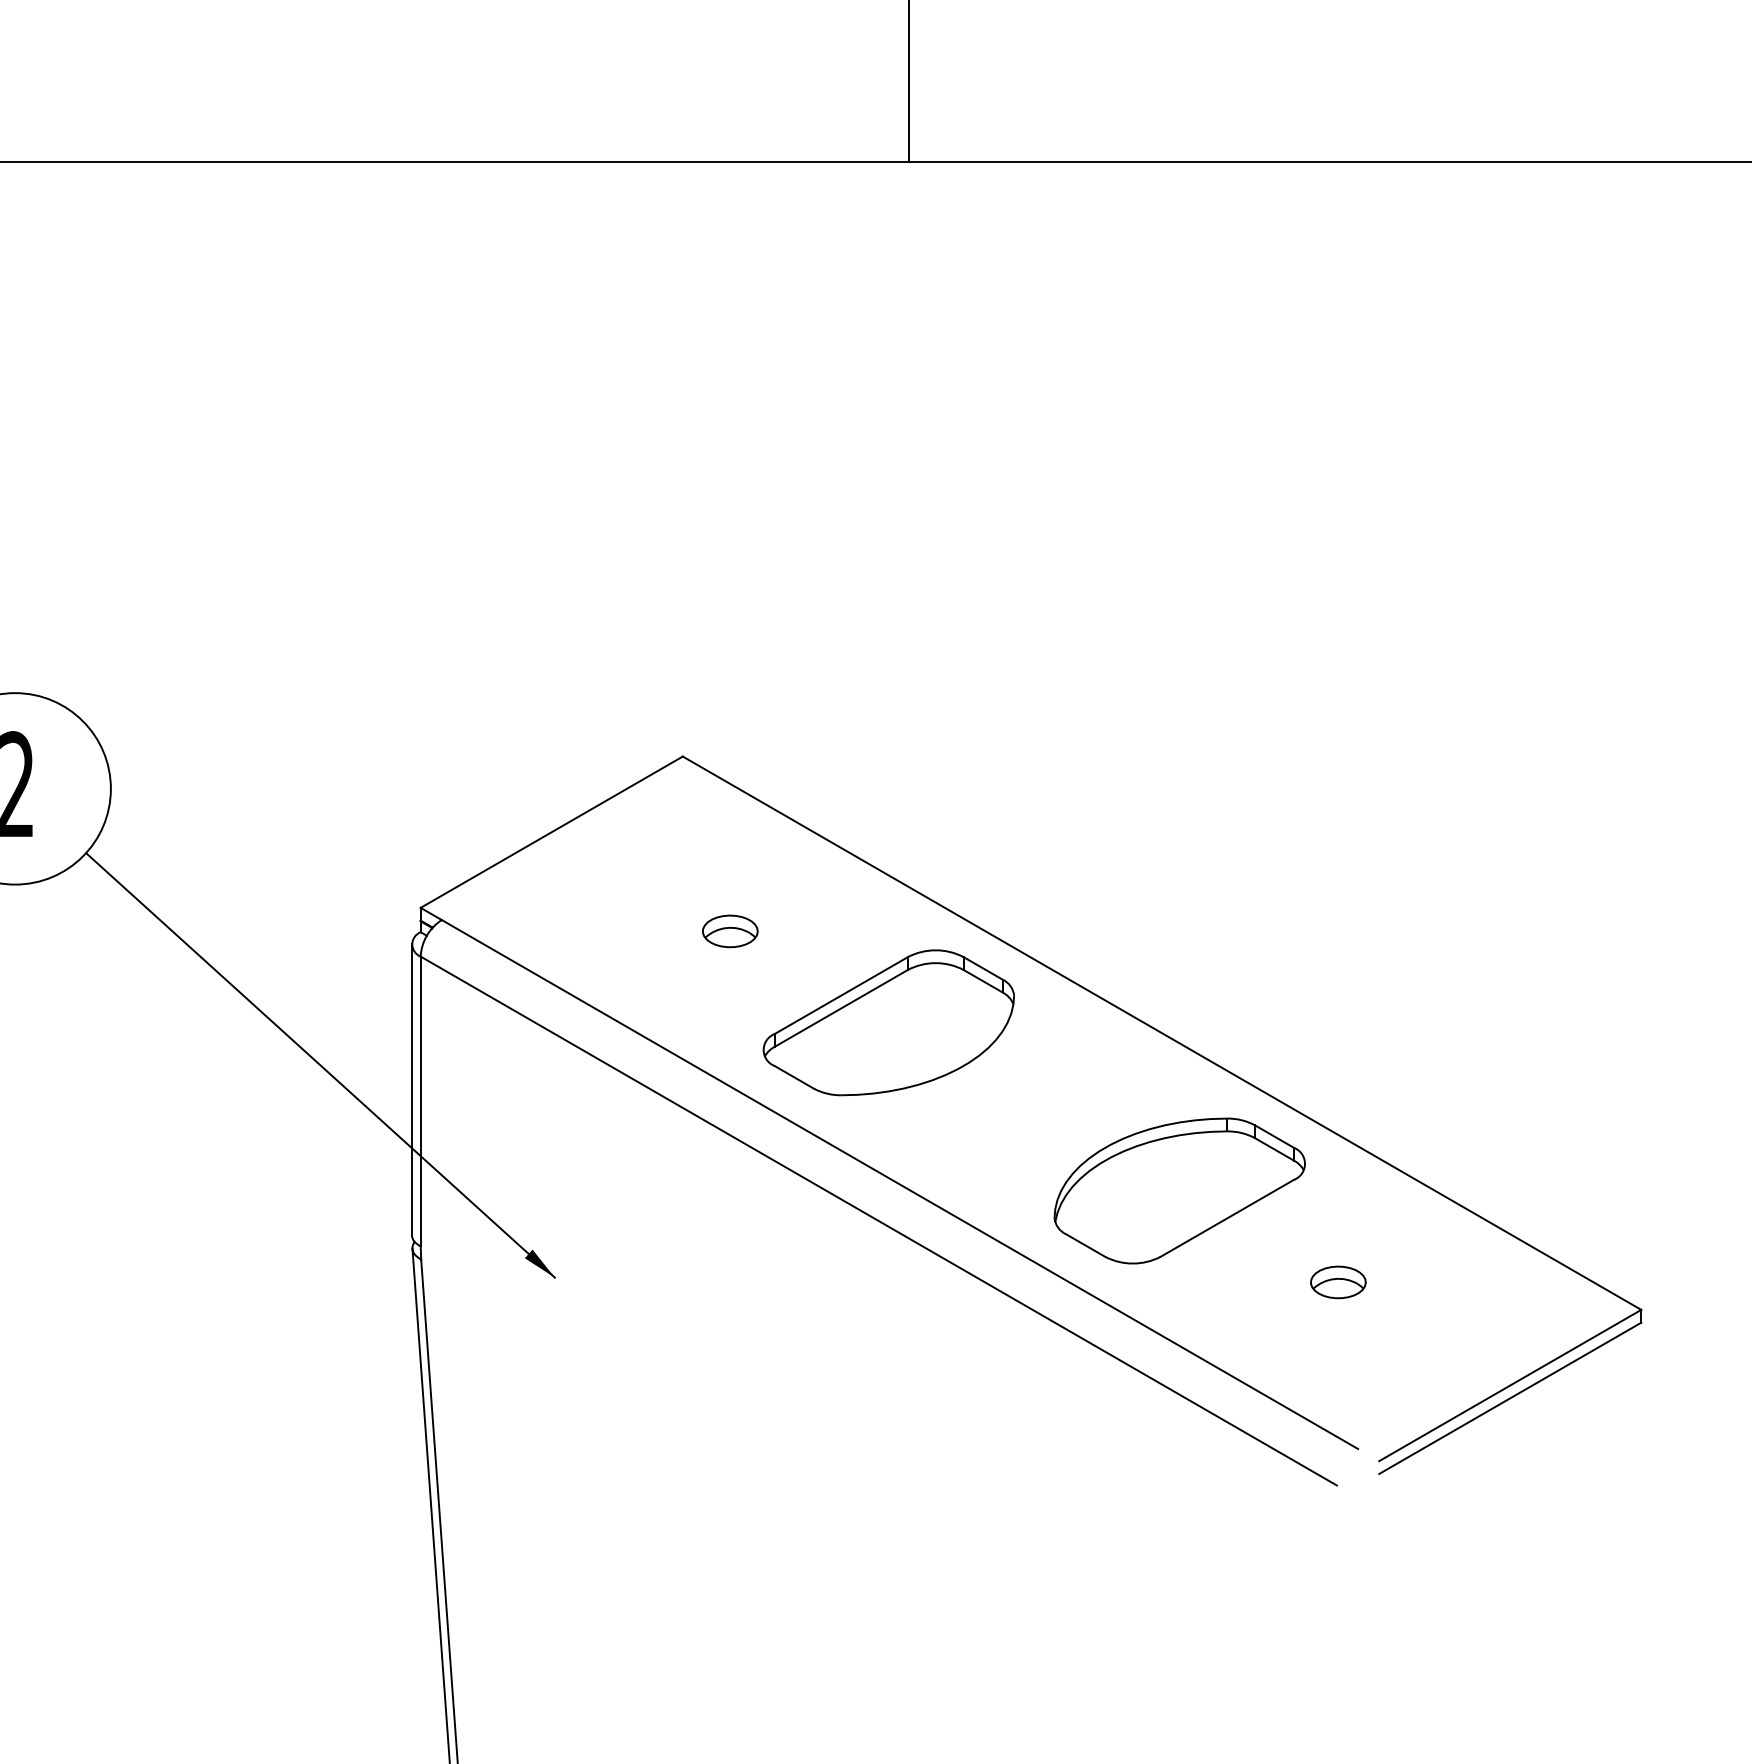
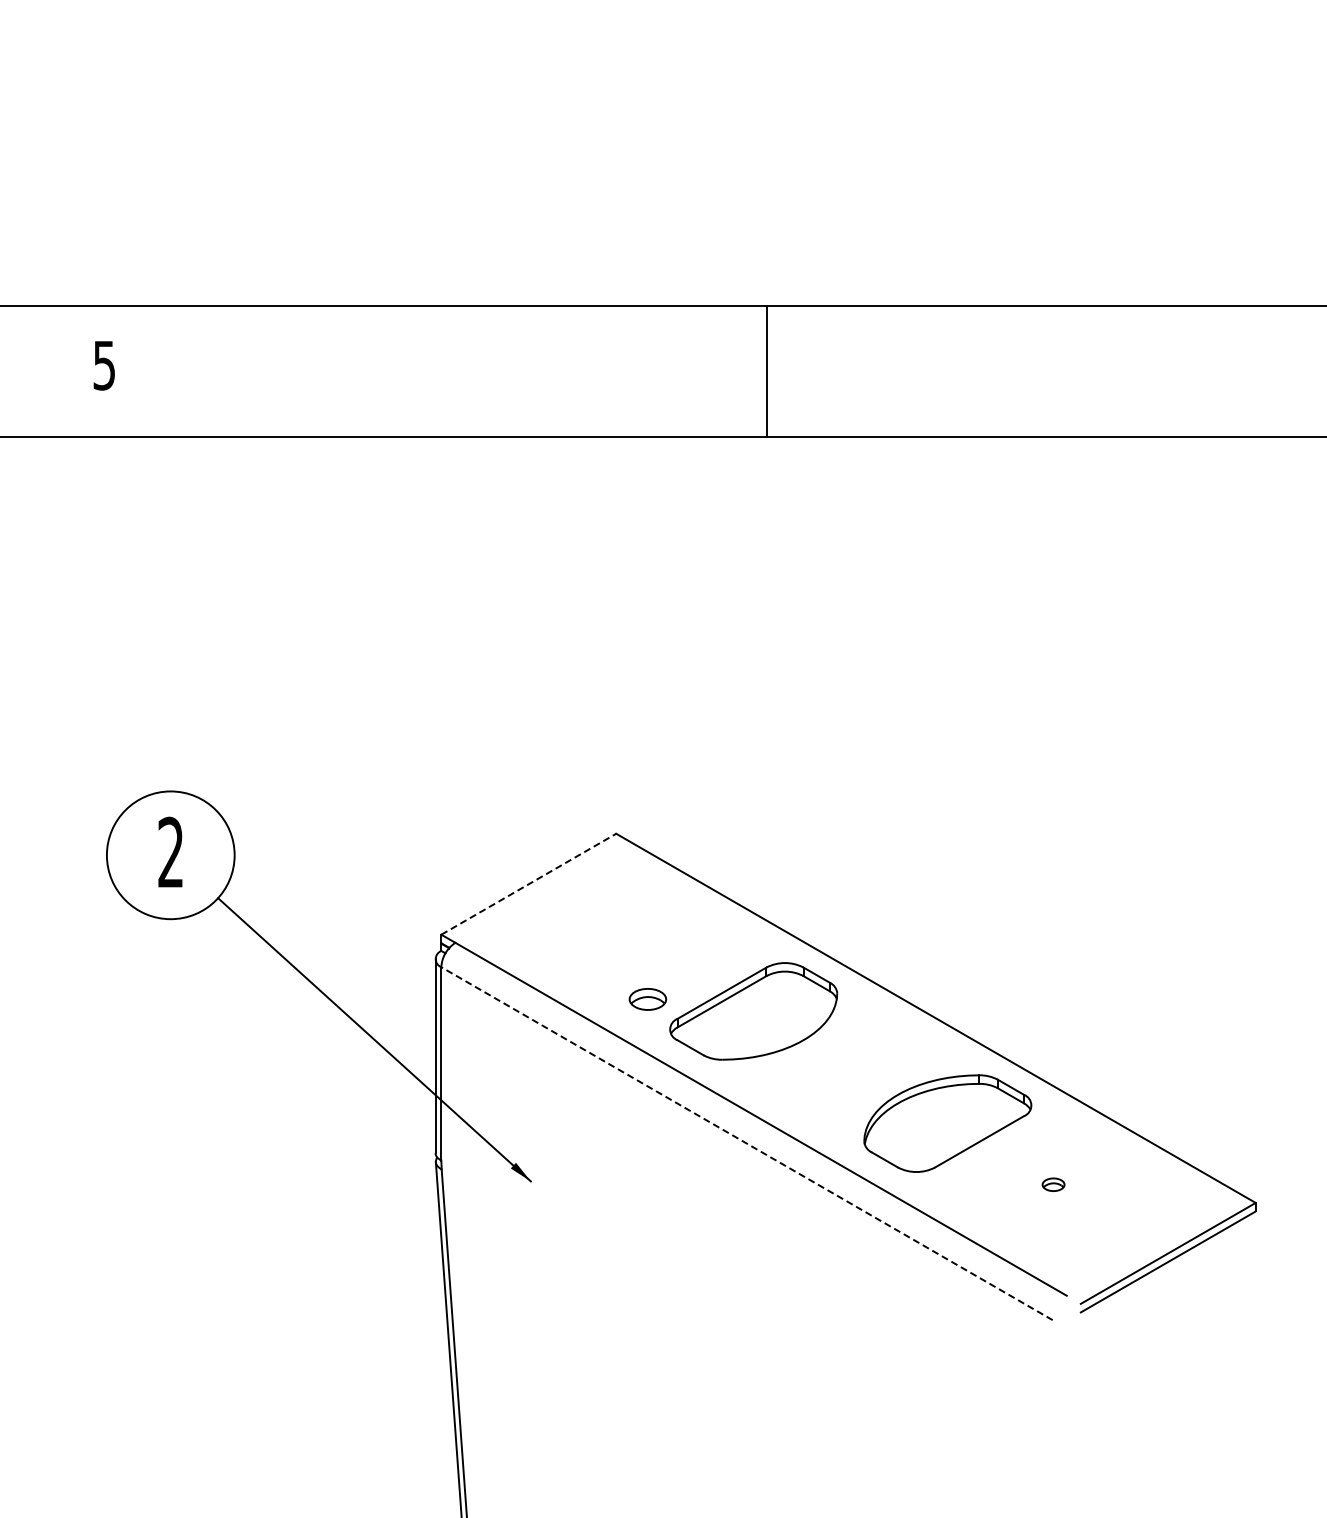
line: (551, 832) -> (528, 884), solid -> dashed
part: (729, 931) -> (647, 999), moved
line: (879, 1220) -> (747, 1143), solid -> dashed
part: (1338, 1282) -> (1053, 1184), size x0.6

